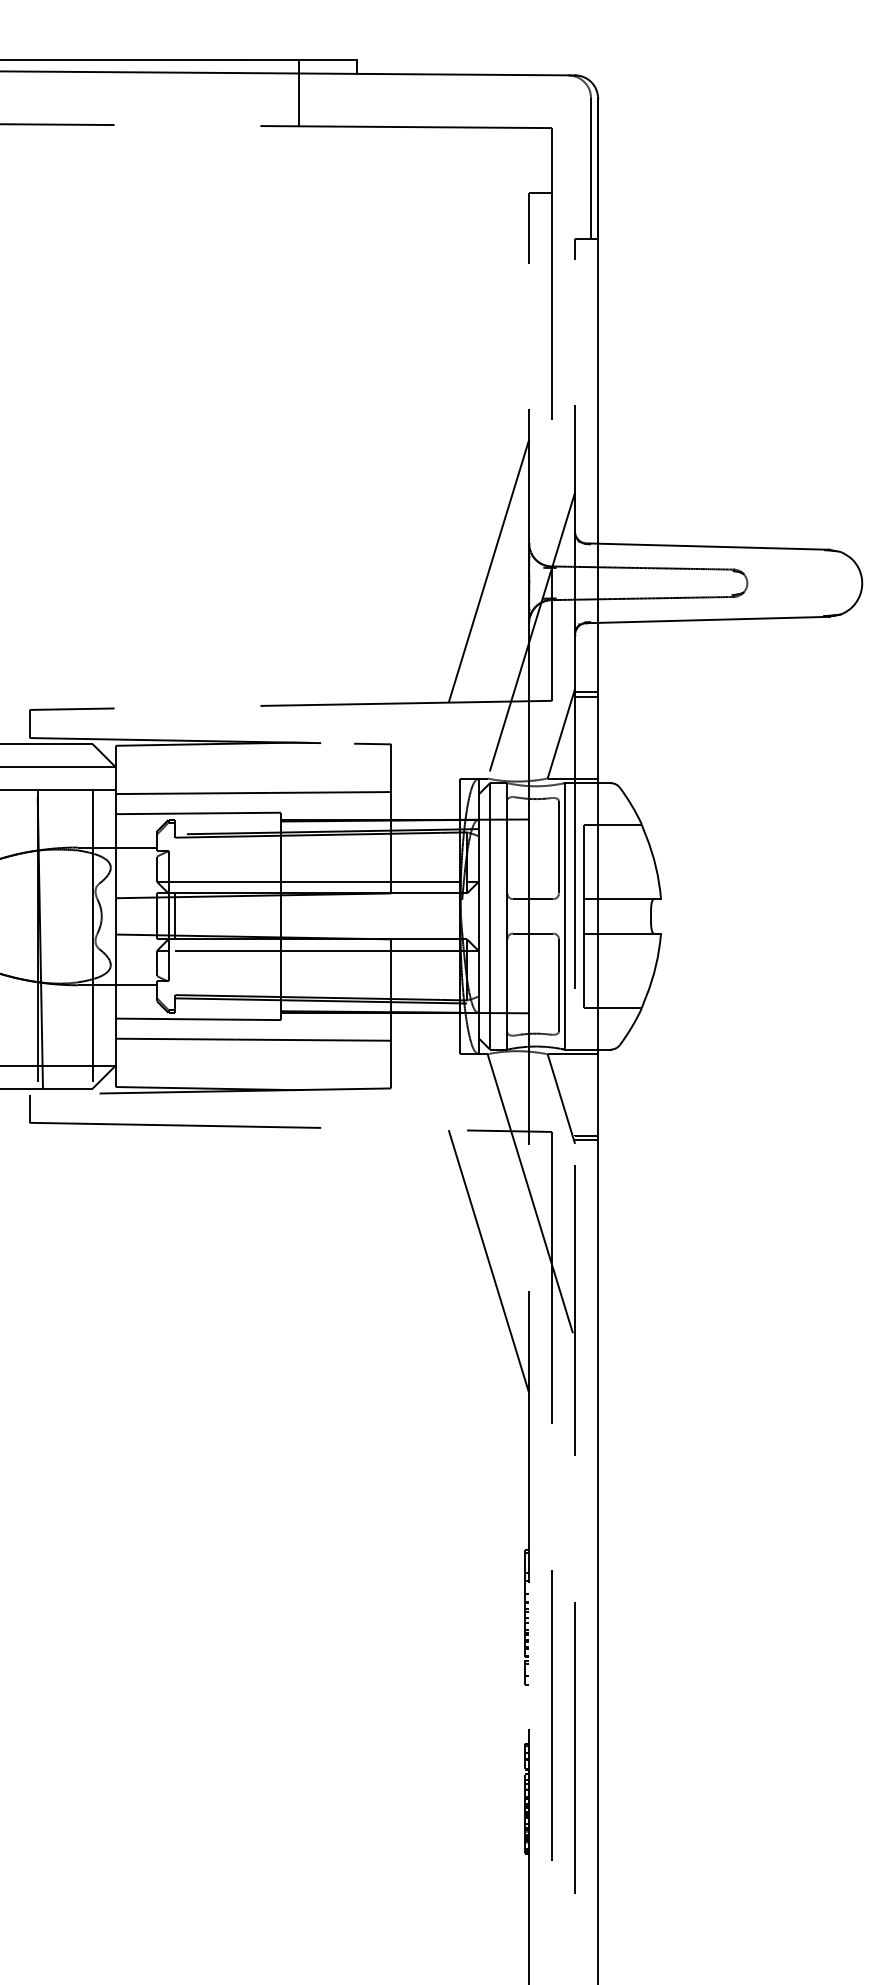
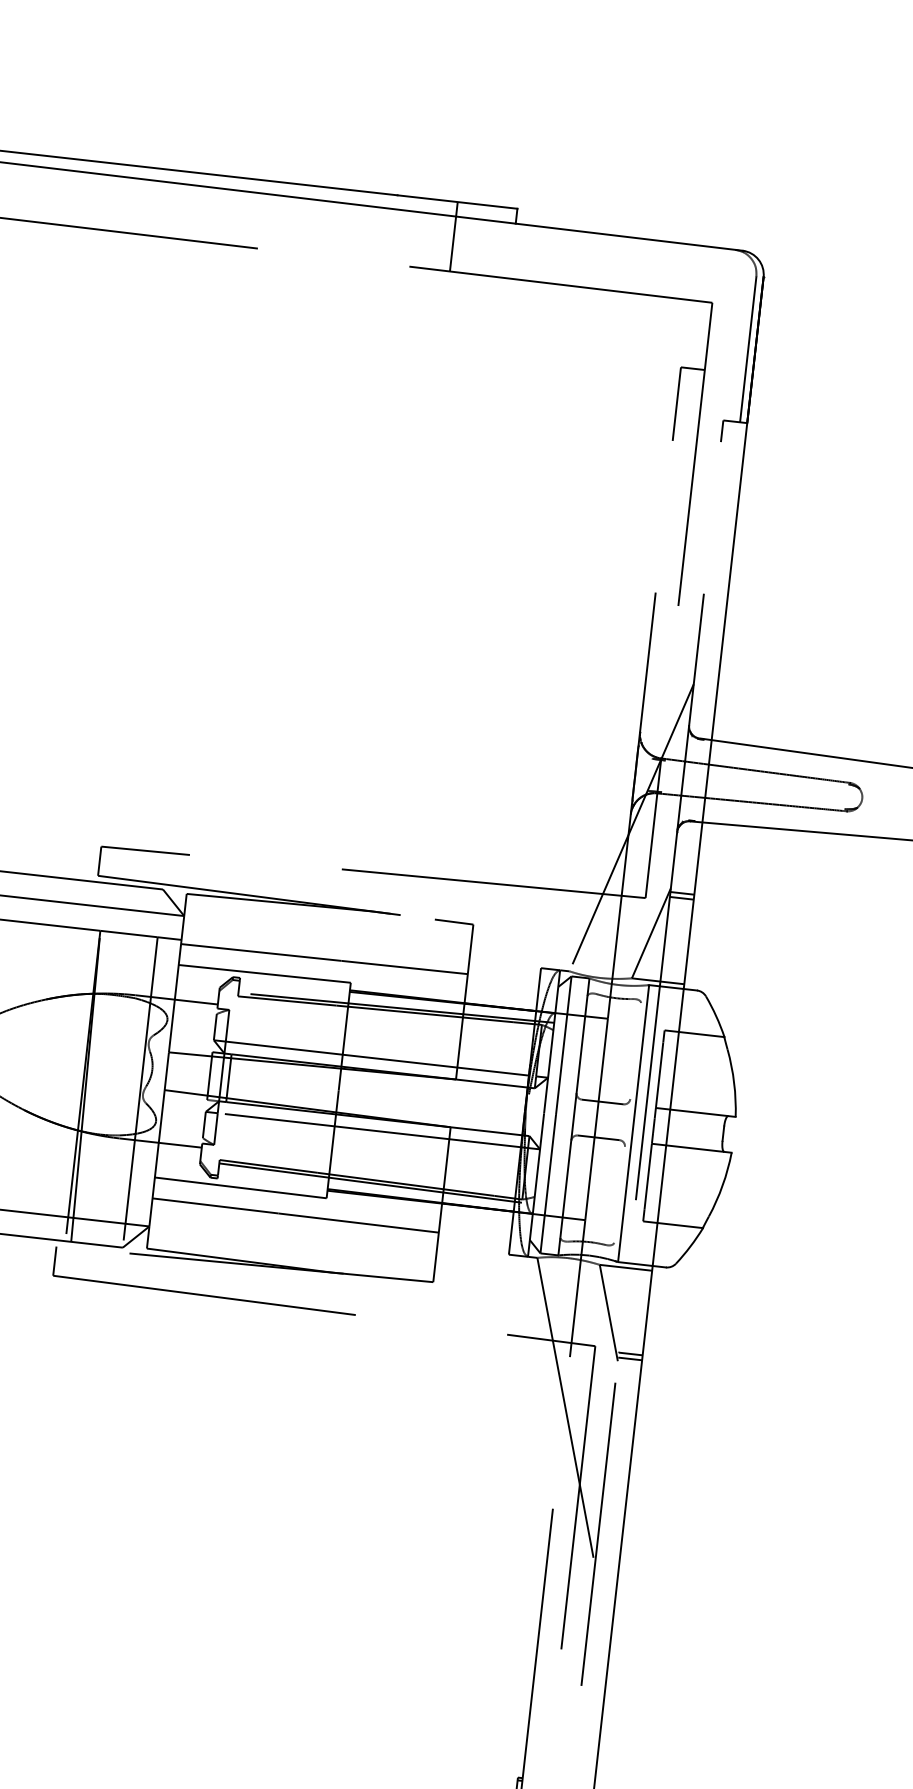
line: (488, 570) -> (594, 755), removed
line: (559, 847) -> (636, 1051), removed
line: (559, 985) -> (620, 1194), removed
line: (488, 1261) -> (514, 1473), removed

